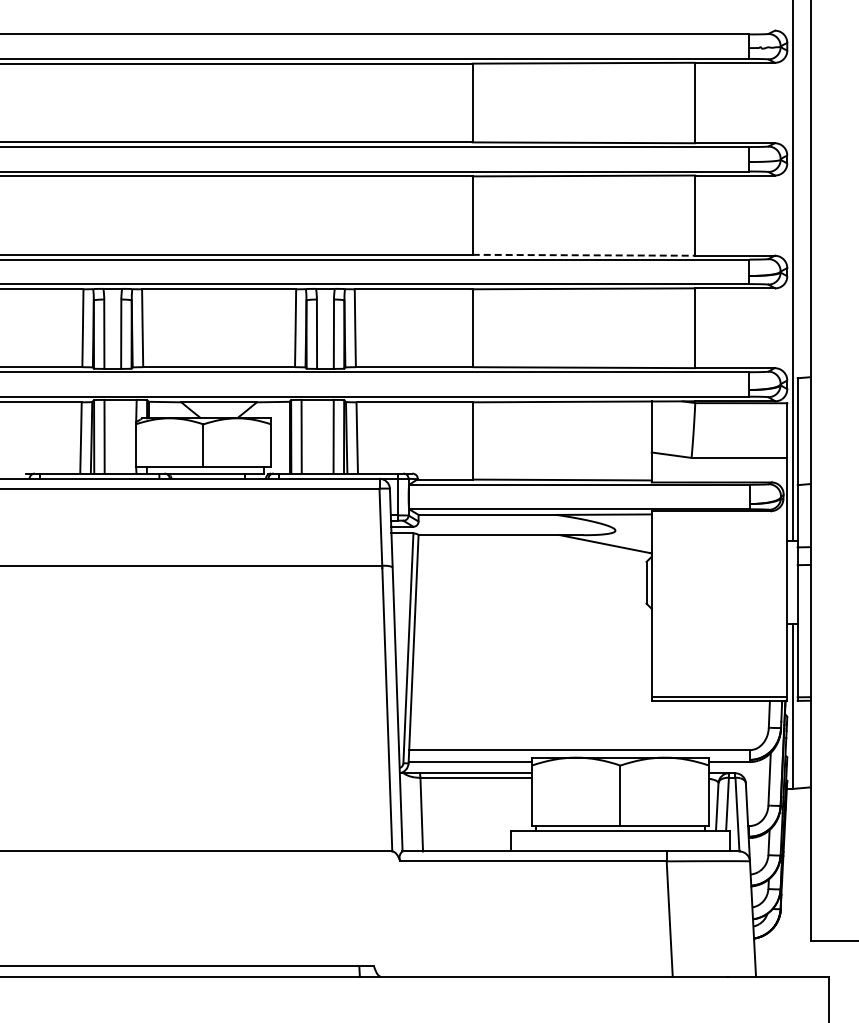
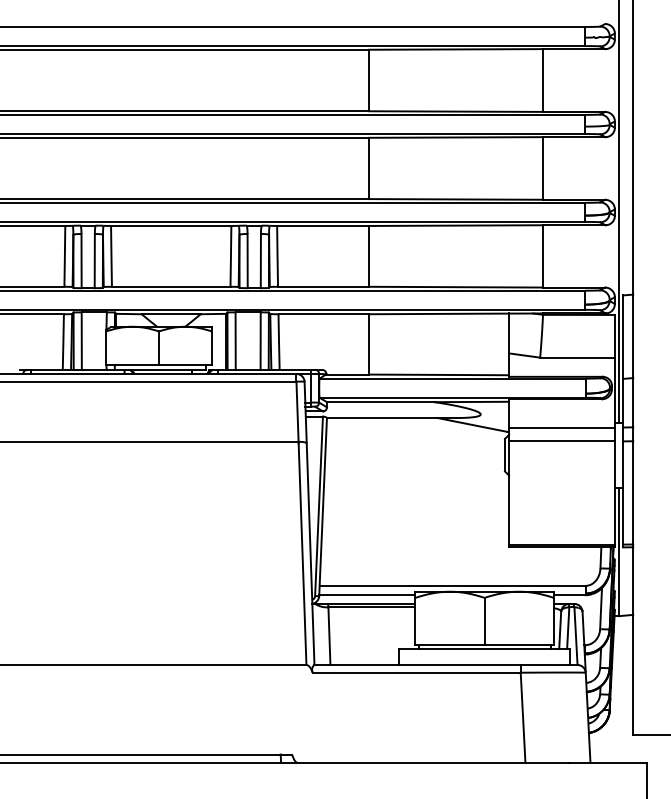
line: (584, 255) -> (456, 199), dashed -> solid
line: (719, 547) -> (561, 427), added
line: (719, 565) -> (561, 441), added

